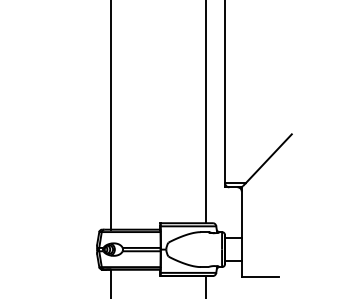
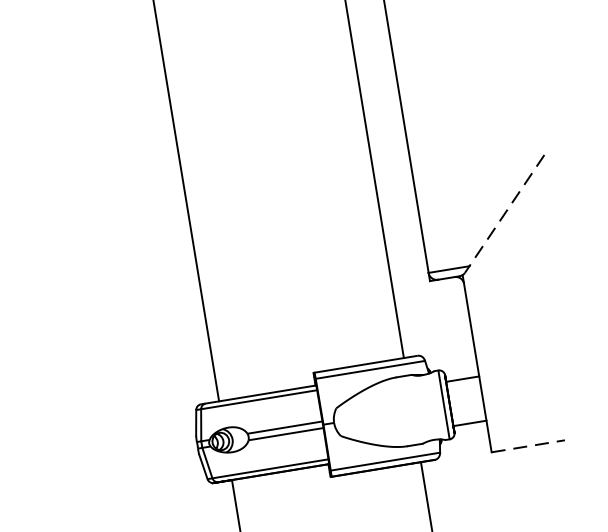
line: (268, 158) -> (506, 210), solid -> dashed
line: (260, 276) -> (528, 445), solid -> dashed

